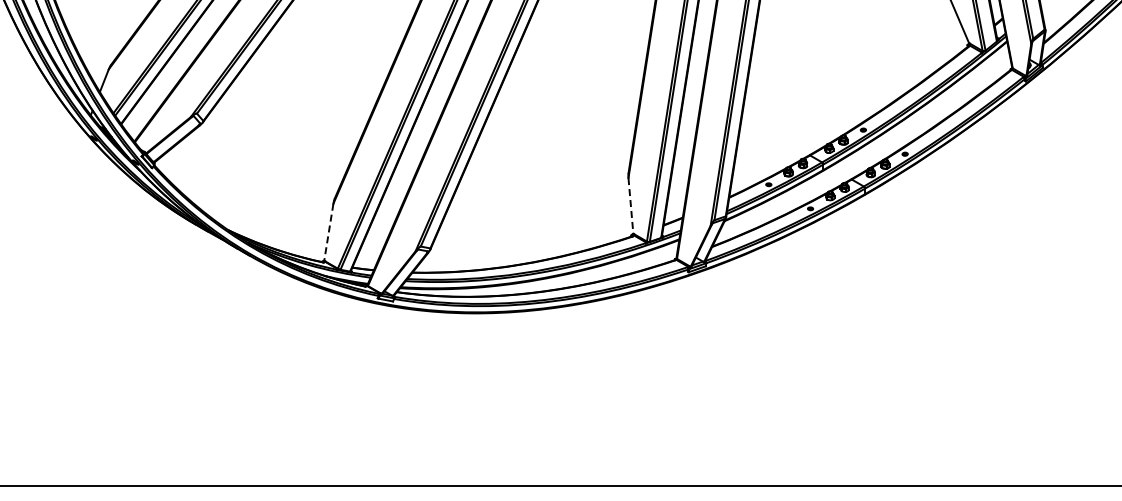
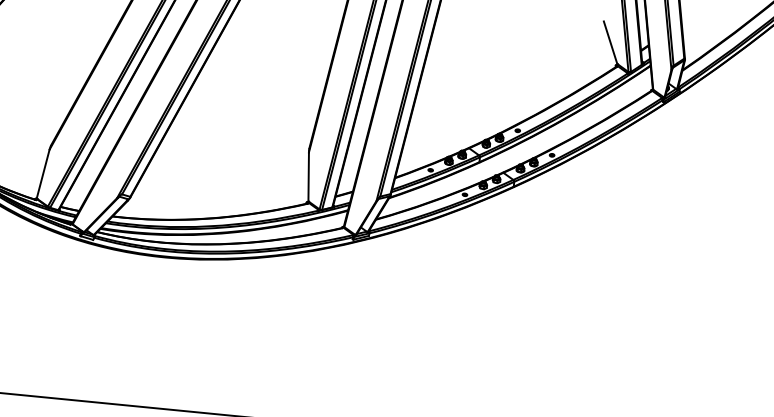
line: (630, 205) -> (308, 176), dashed -> solid
line: (328, 232) -> (42, 174), dashed -> solid

